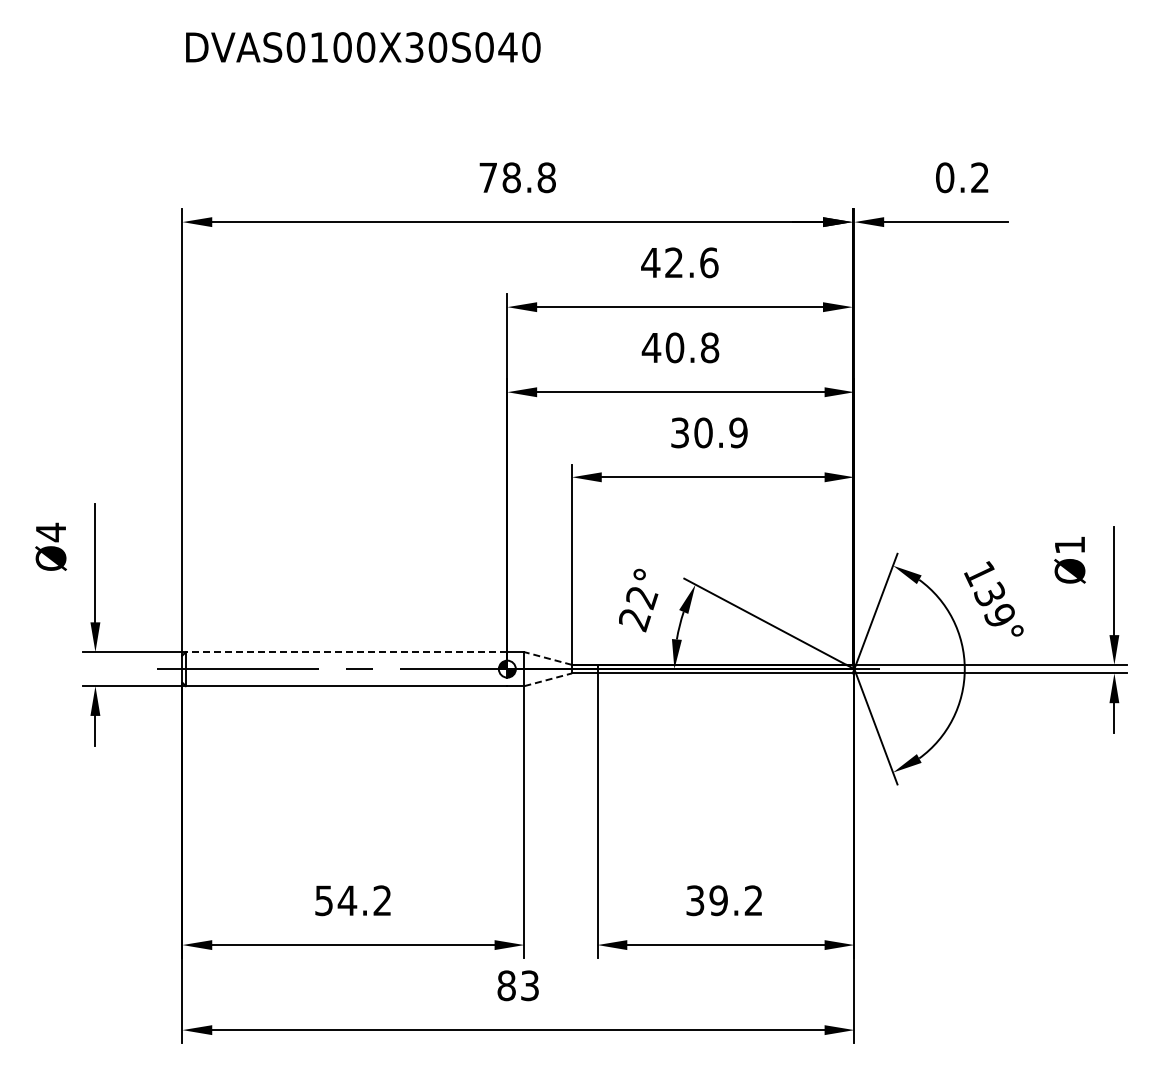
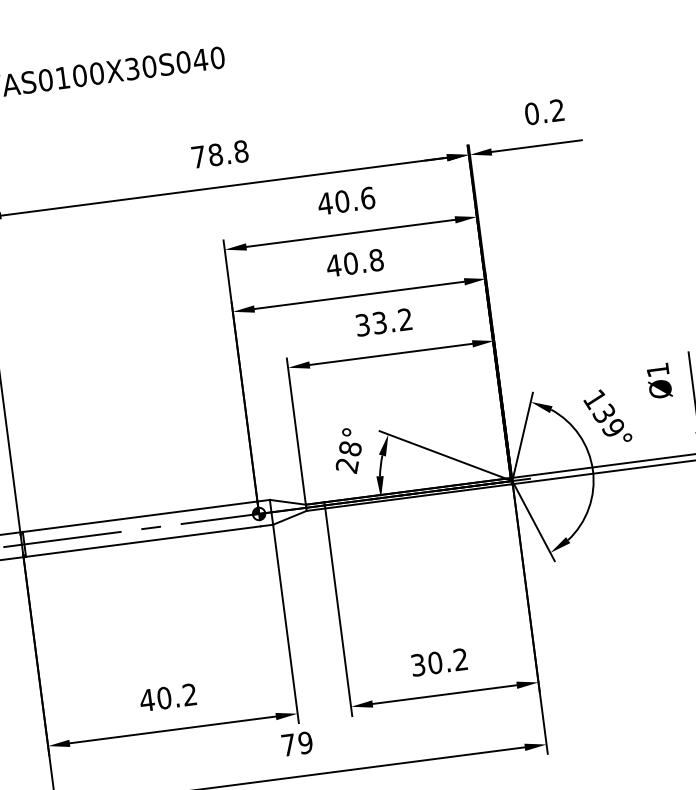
text: (674, 262) -> (342, 201), 42.6 -> 40.6
text: (720, 432) -> (392, 321), 30.9 -> 33.2
text: (642, 598) -> (351, 449), 22° -> 28°
line: (346, 652) -> (140, 517), dashed -> solid
line: (548, 658) -> (288, 502), dashed -> solid
line: (548, 679) -> (290, 517), dashed -> solid
text: (335, 900) -> (155, 699), 54.2 -> 40.2
text: (718, 900) -> (435, 662), 39.2 -> 30.2
text: (518, 985) -> (297, 743), 83 -> 79

